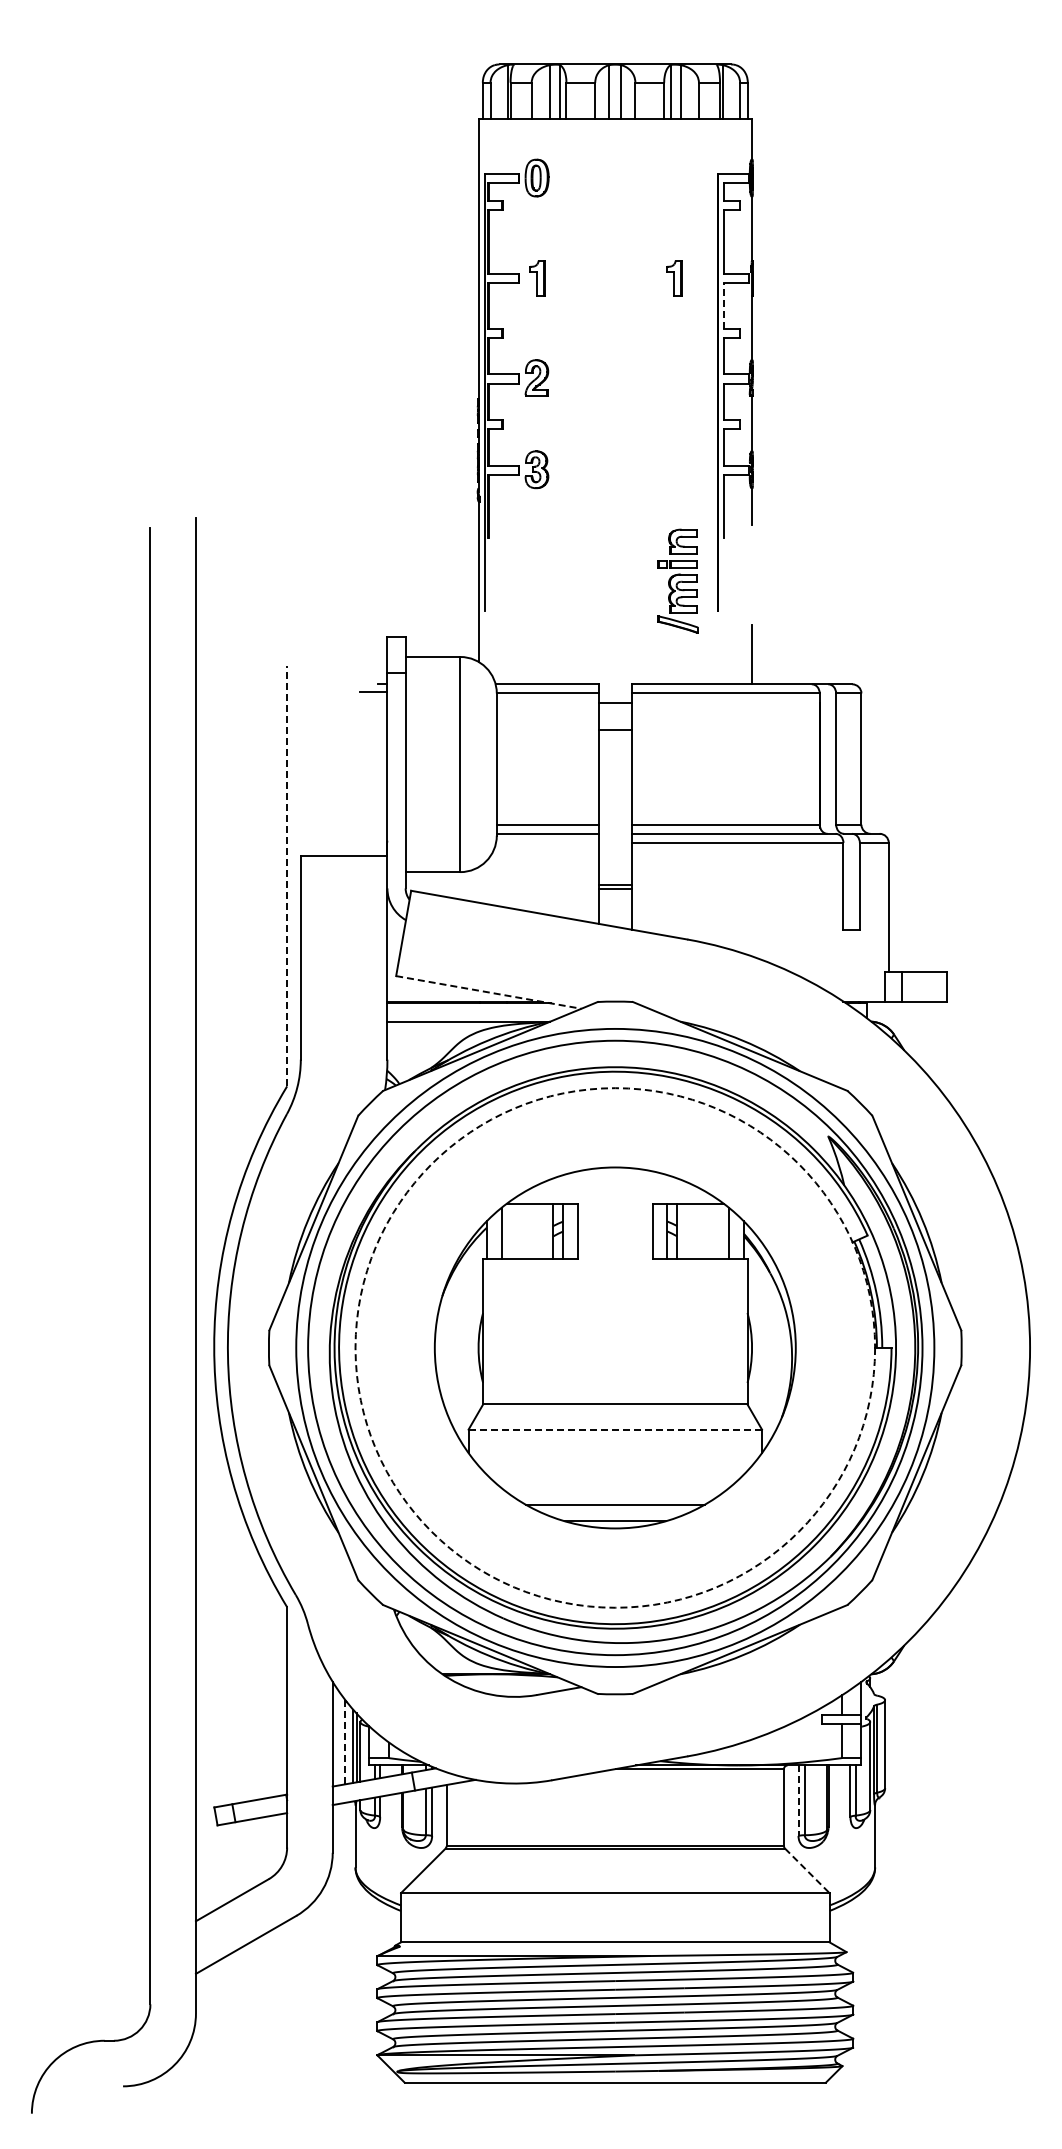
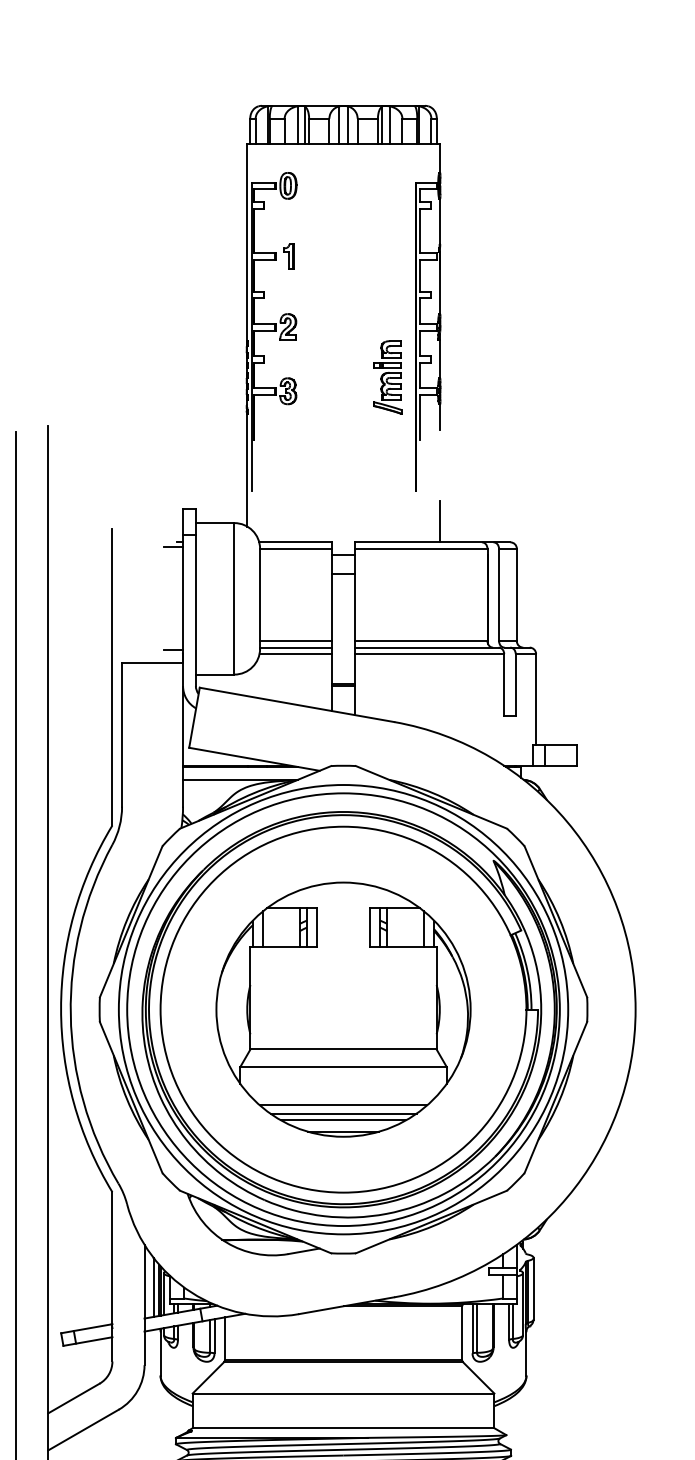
part: (674, 278) -> (385, 256), removed
line: (724, 306) -> (420, 276), dashed -> solid
part: (677, 580) -> (387, 376), moved
line: (373, 837) -> (173, 650), added
line: (547, 842) -> (295, 653), added
line: (287, 875) -> (112, 676), dashed -> solid
line: (489, 992) -> (254, 759), dashed -> solid
circle: (615, 1347) -> (343, 1009), dashed -> solid
line: (615, 1429) -> (343, 1067), dashed -> solid
line: (615, 1483) -> (343, 1105), added
line: (614, 1495) -> (342, 1113), added
line: (345, 1741) -> (153, 1286), dashed -> solid
line: (798, 1801) -> (472, 1329), dashed -> solid
line: (807, 1871) -> (478, 1378), dashed -> solid

